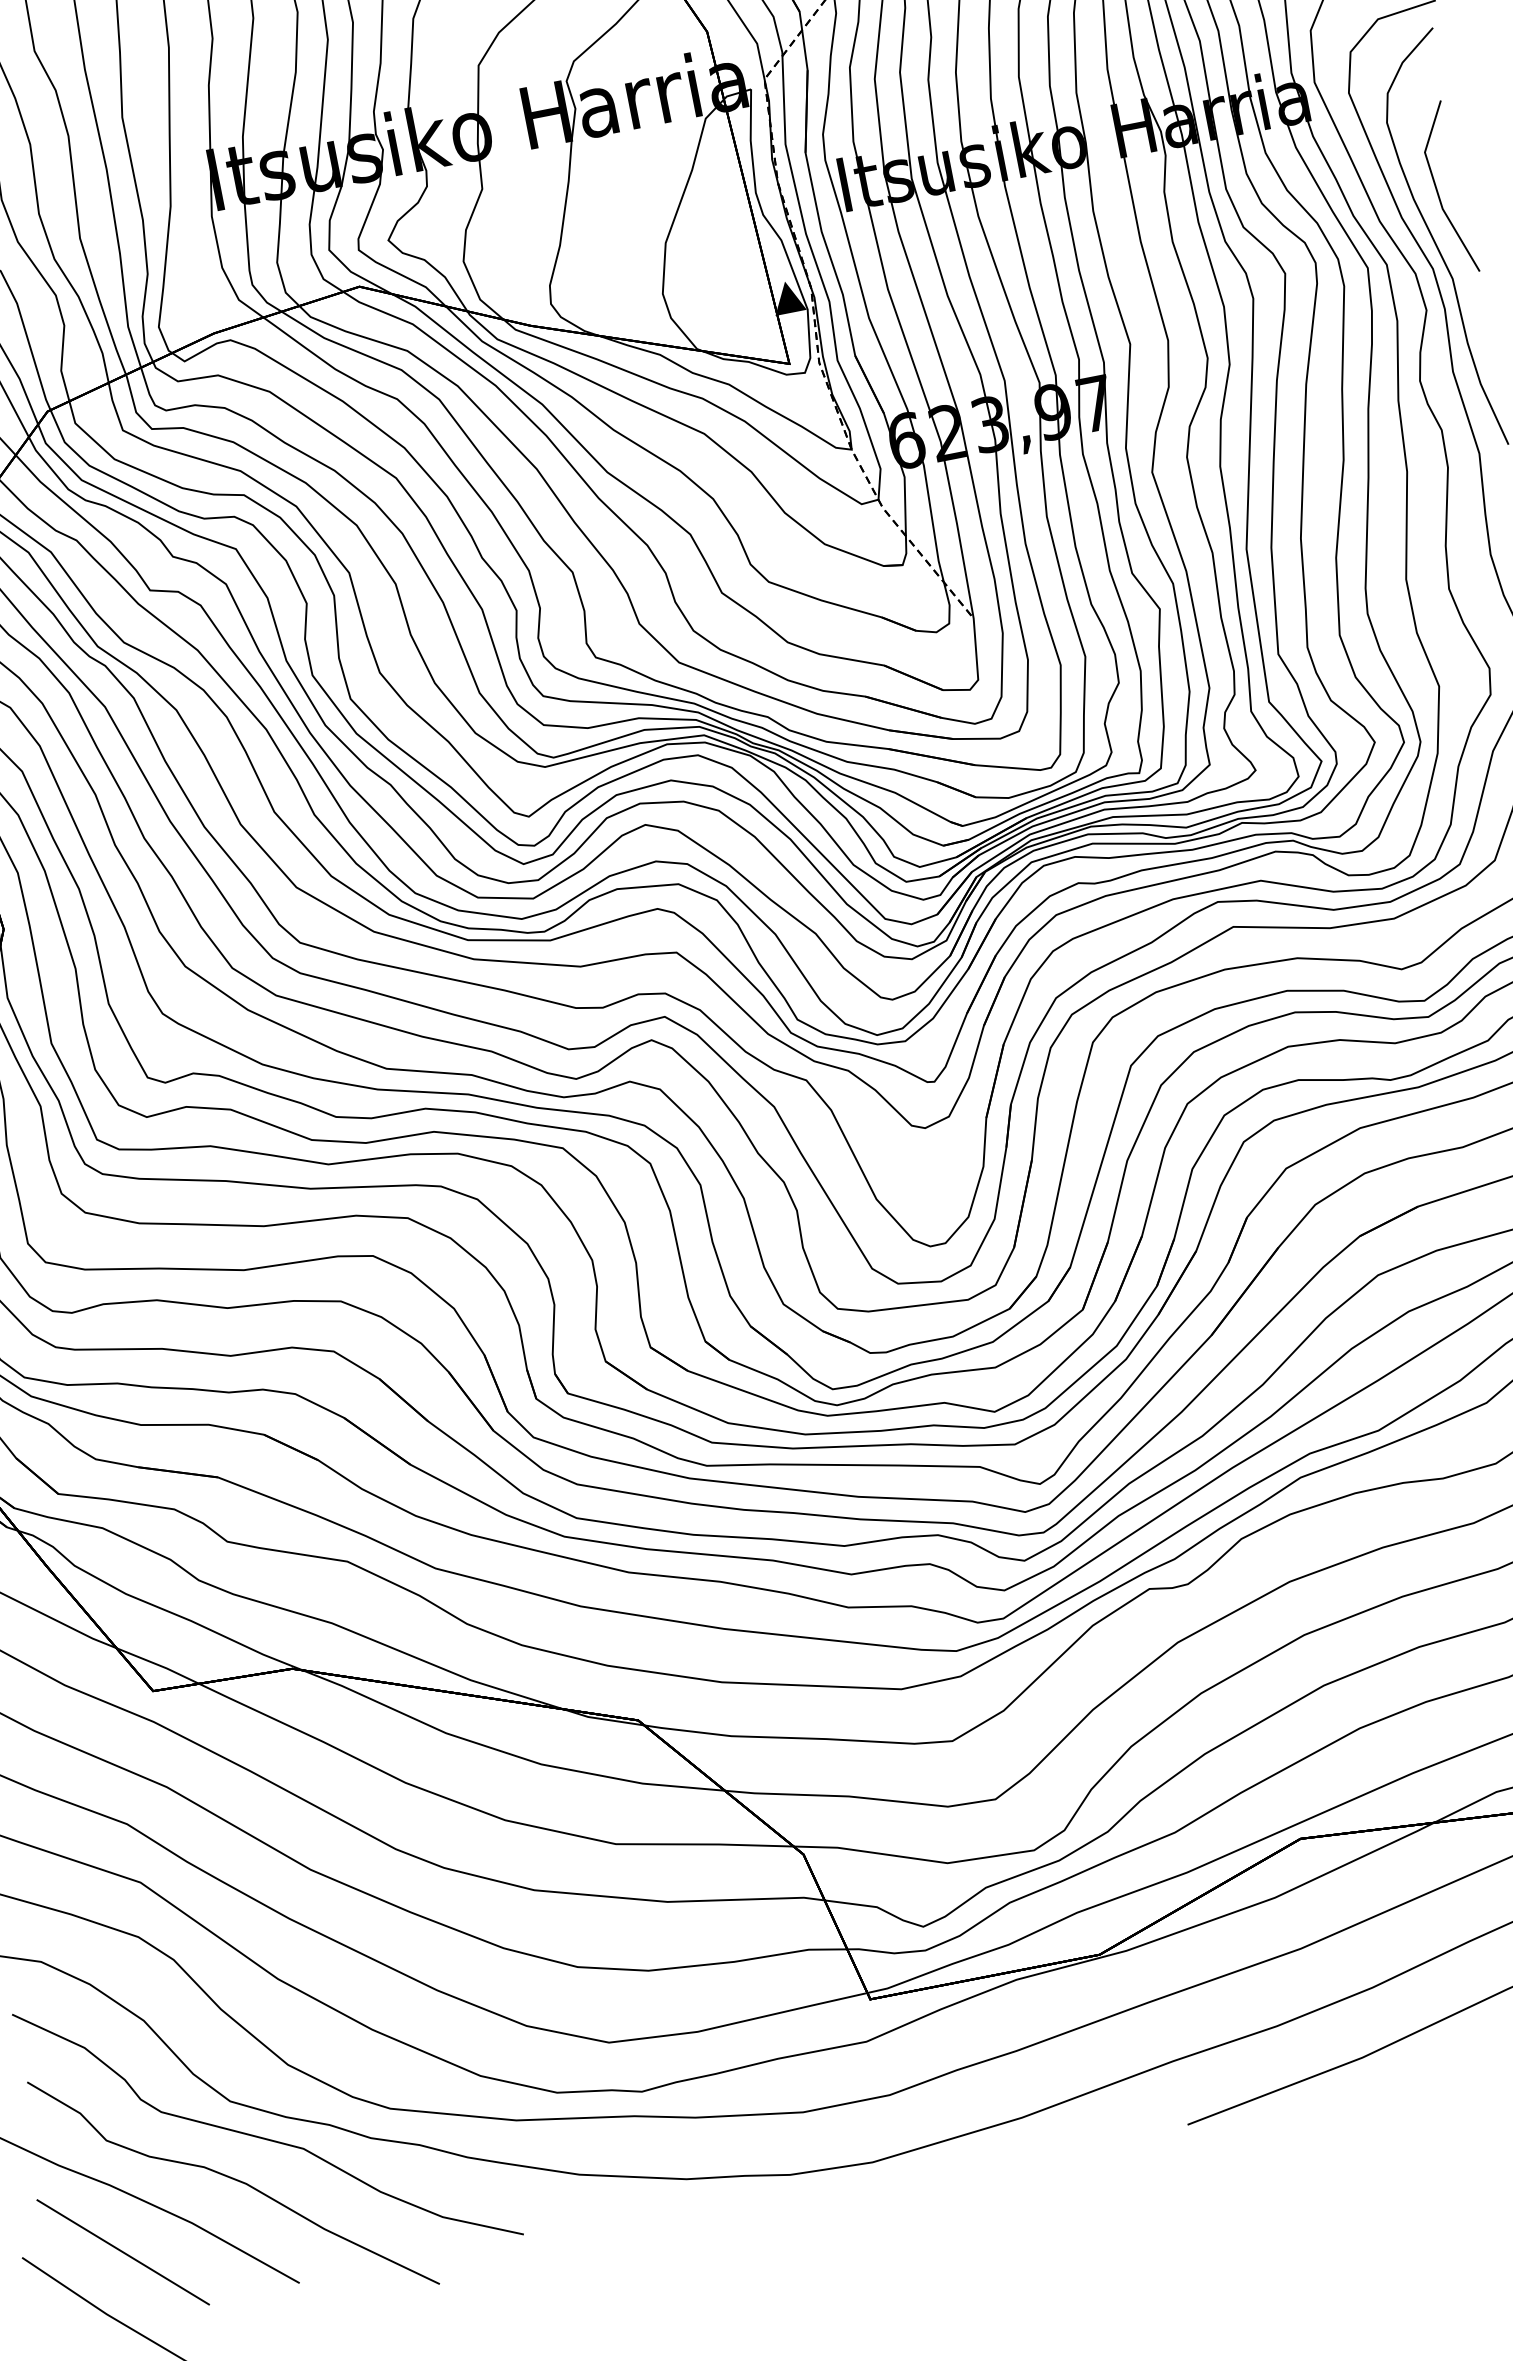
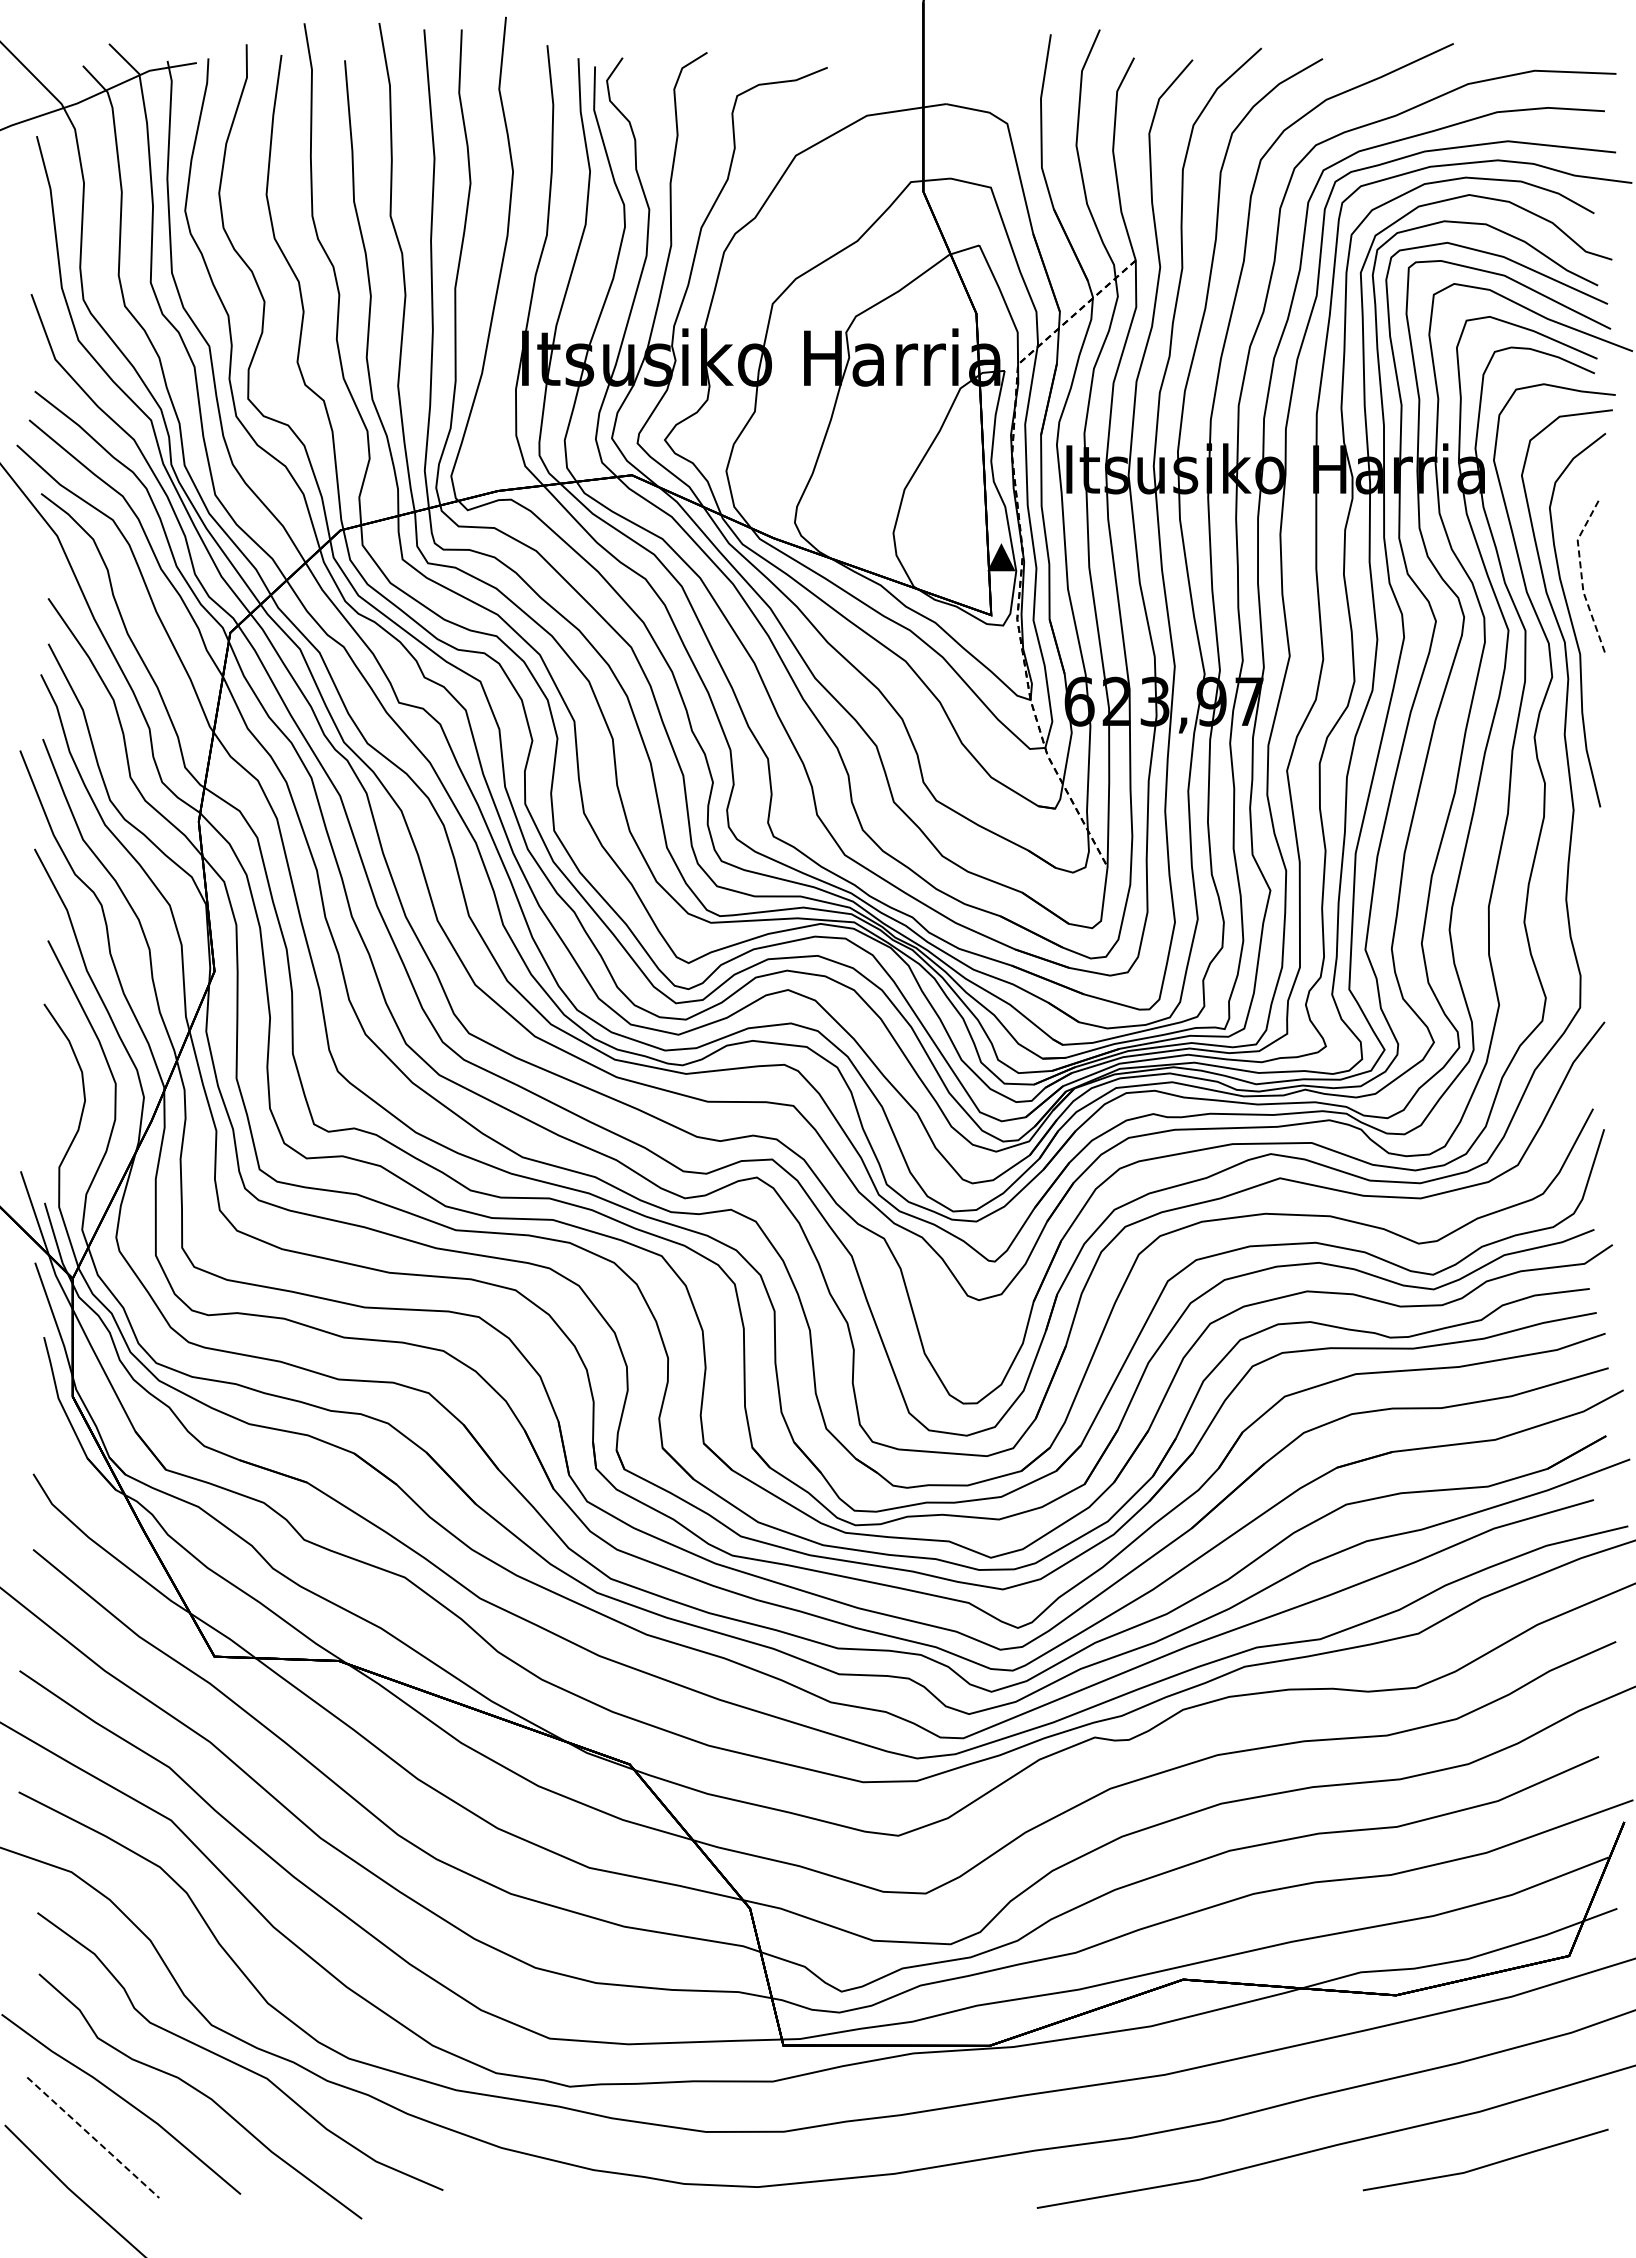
line: (1436, 189) -> (1581, 574), solid -> dashed
line: (123, 2253) -> (93, 2138), solid -> dashed

